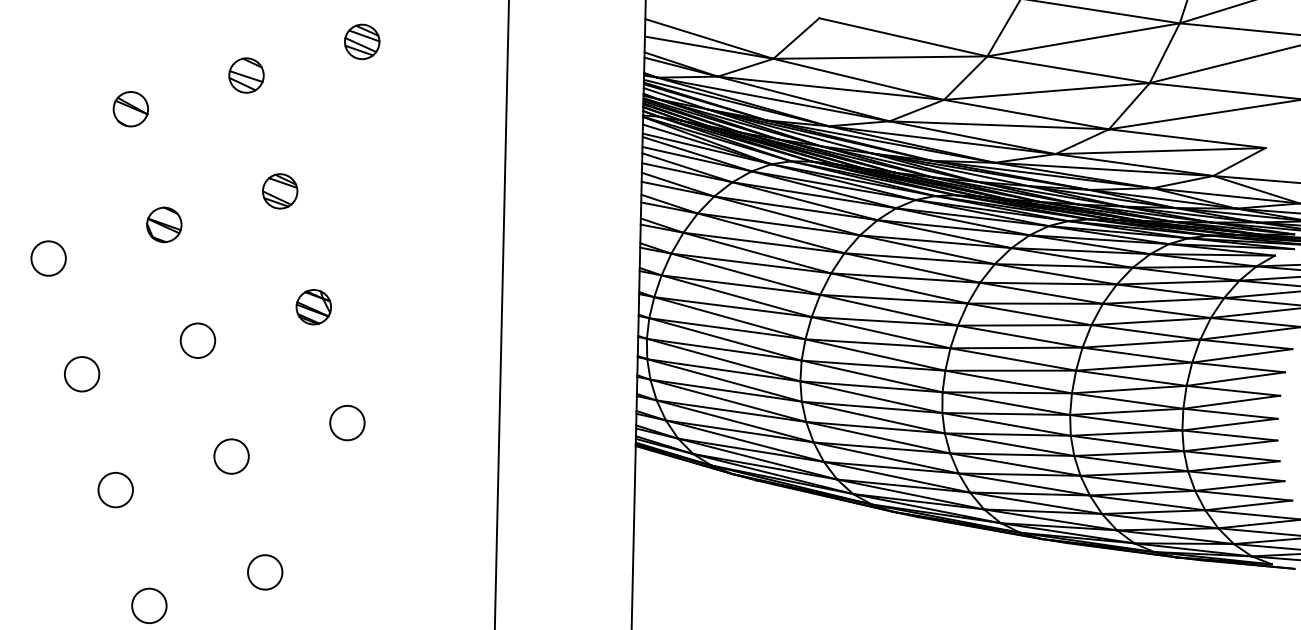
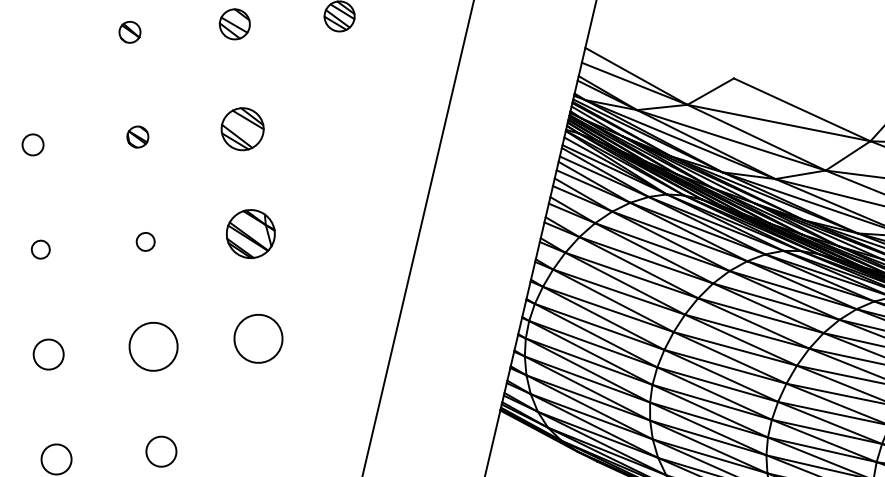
part: (130, 109) -> (129, 32), size x0.7
part: (280, 191) -> (242, 129), size x1.4
part: (164, 224) -> (138, 136), size x0.7
circle: (48, 258) -> (32, 144), size x0.7
part: (313, 307) -> (250, 234), size x1.6
circle: (197, 340) -> (145, 241), size x0.6
circle: (81, 374) -> (40, 249), size x0.6
circle: (347, 423) -> (258, 339), size x1.6
circle: (231, 456) -> (153, 346), size x1.6

